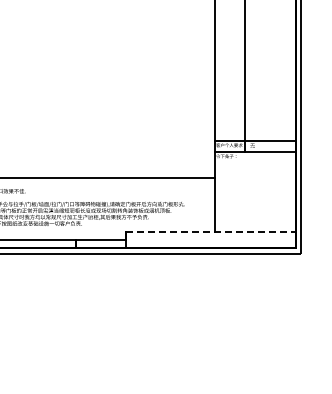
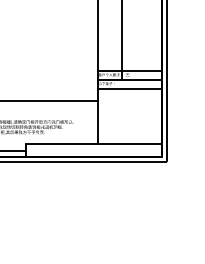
line: (255, 162) -> (129, 88), added
line: (210, 231) -> (94, 143), dashed -> solid

